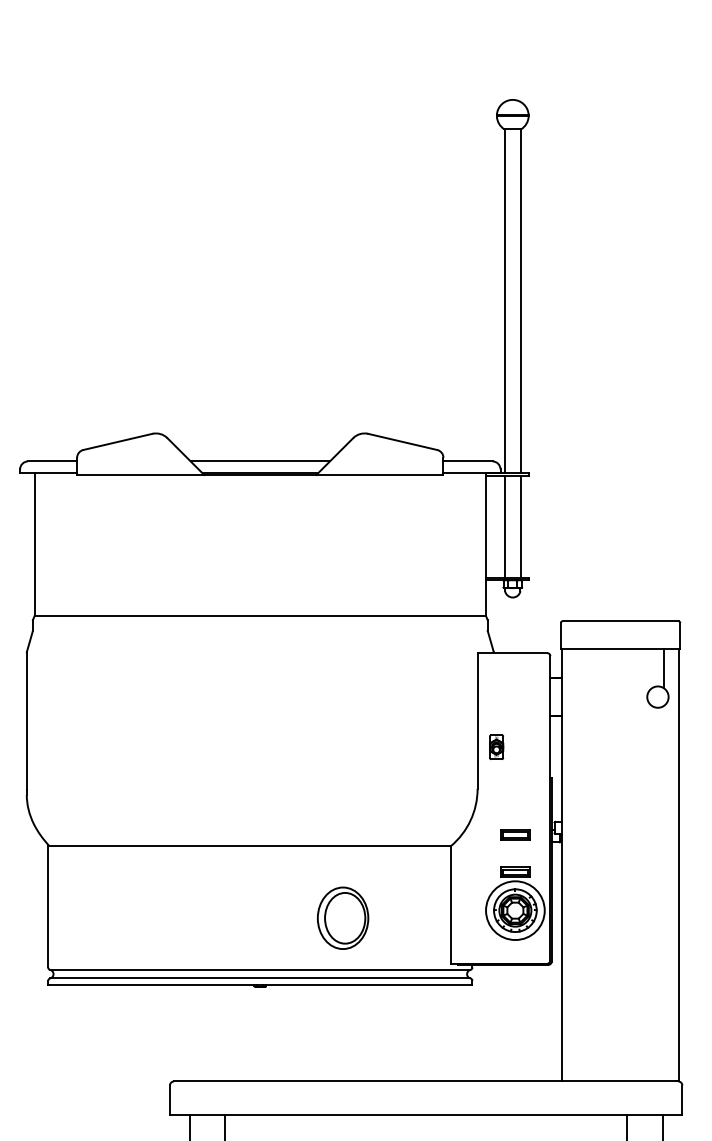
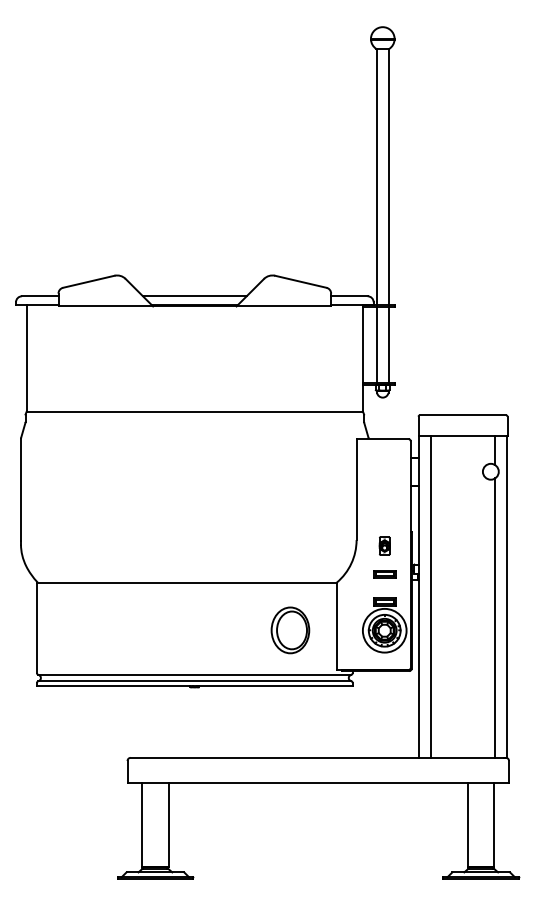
part: (496, 746) -> (384, 545), moved
line: (576, 864) -> (430, 596), added
line: (664, 892) -> (495, 617), added
part: (343, 918) -> (290, 630), moved

